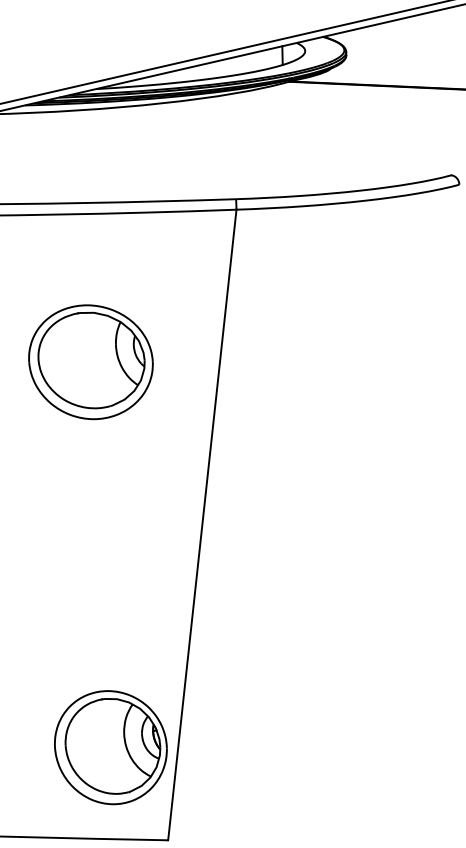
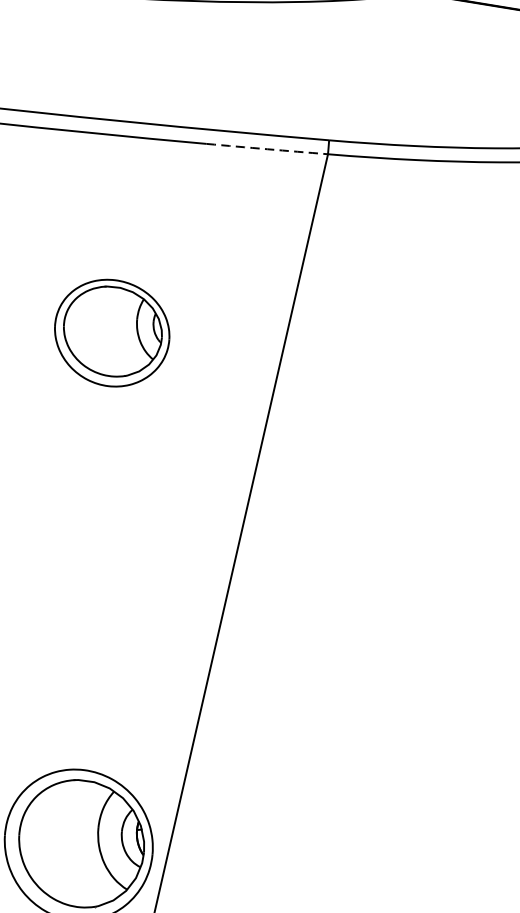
arc: (190, 211) -> (266, 149), solid -> dashed
part: (90, 362) -> (111, 333), size x0.7

